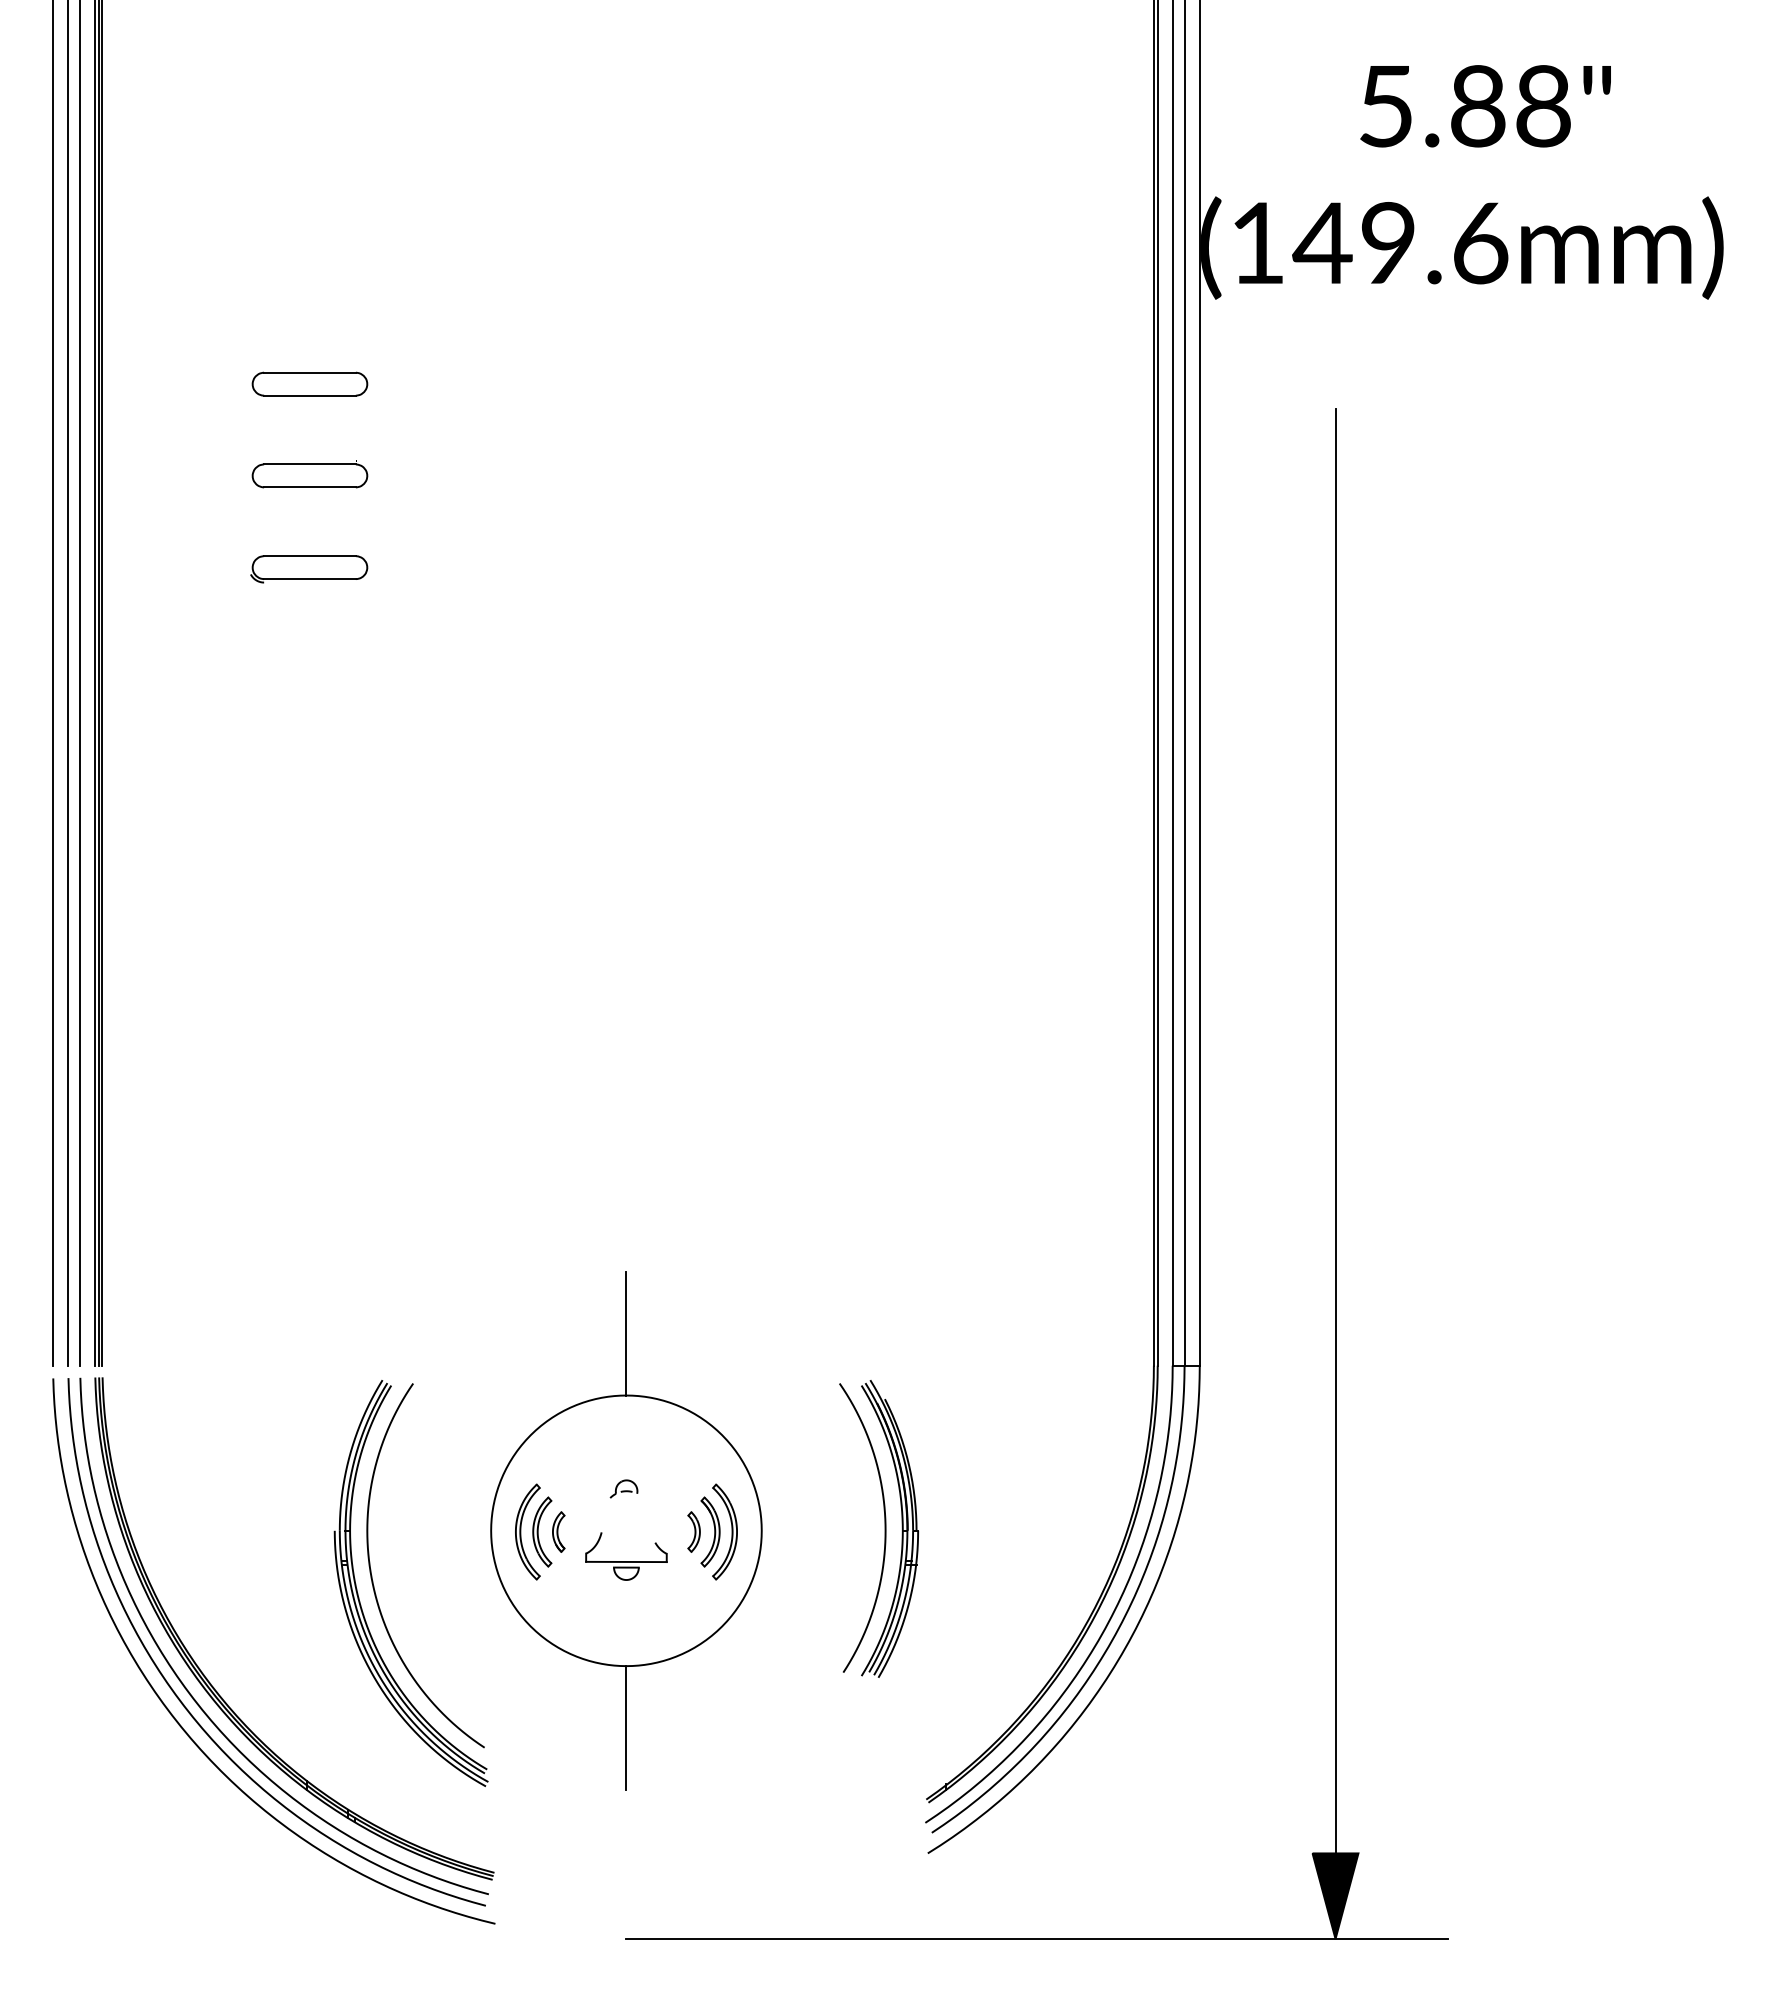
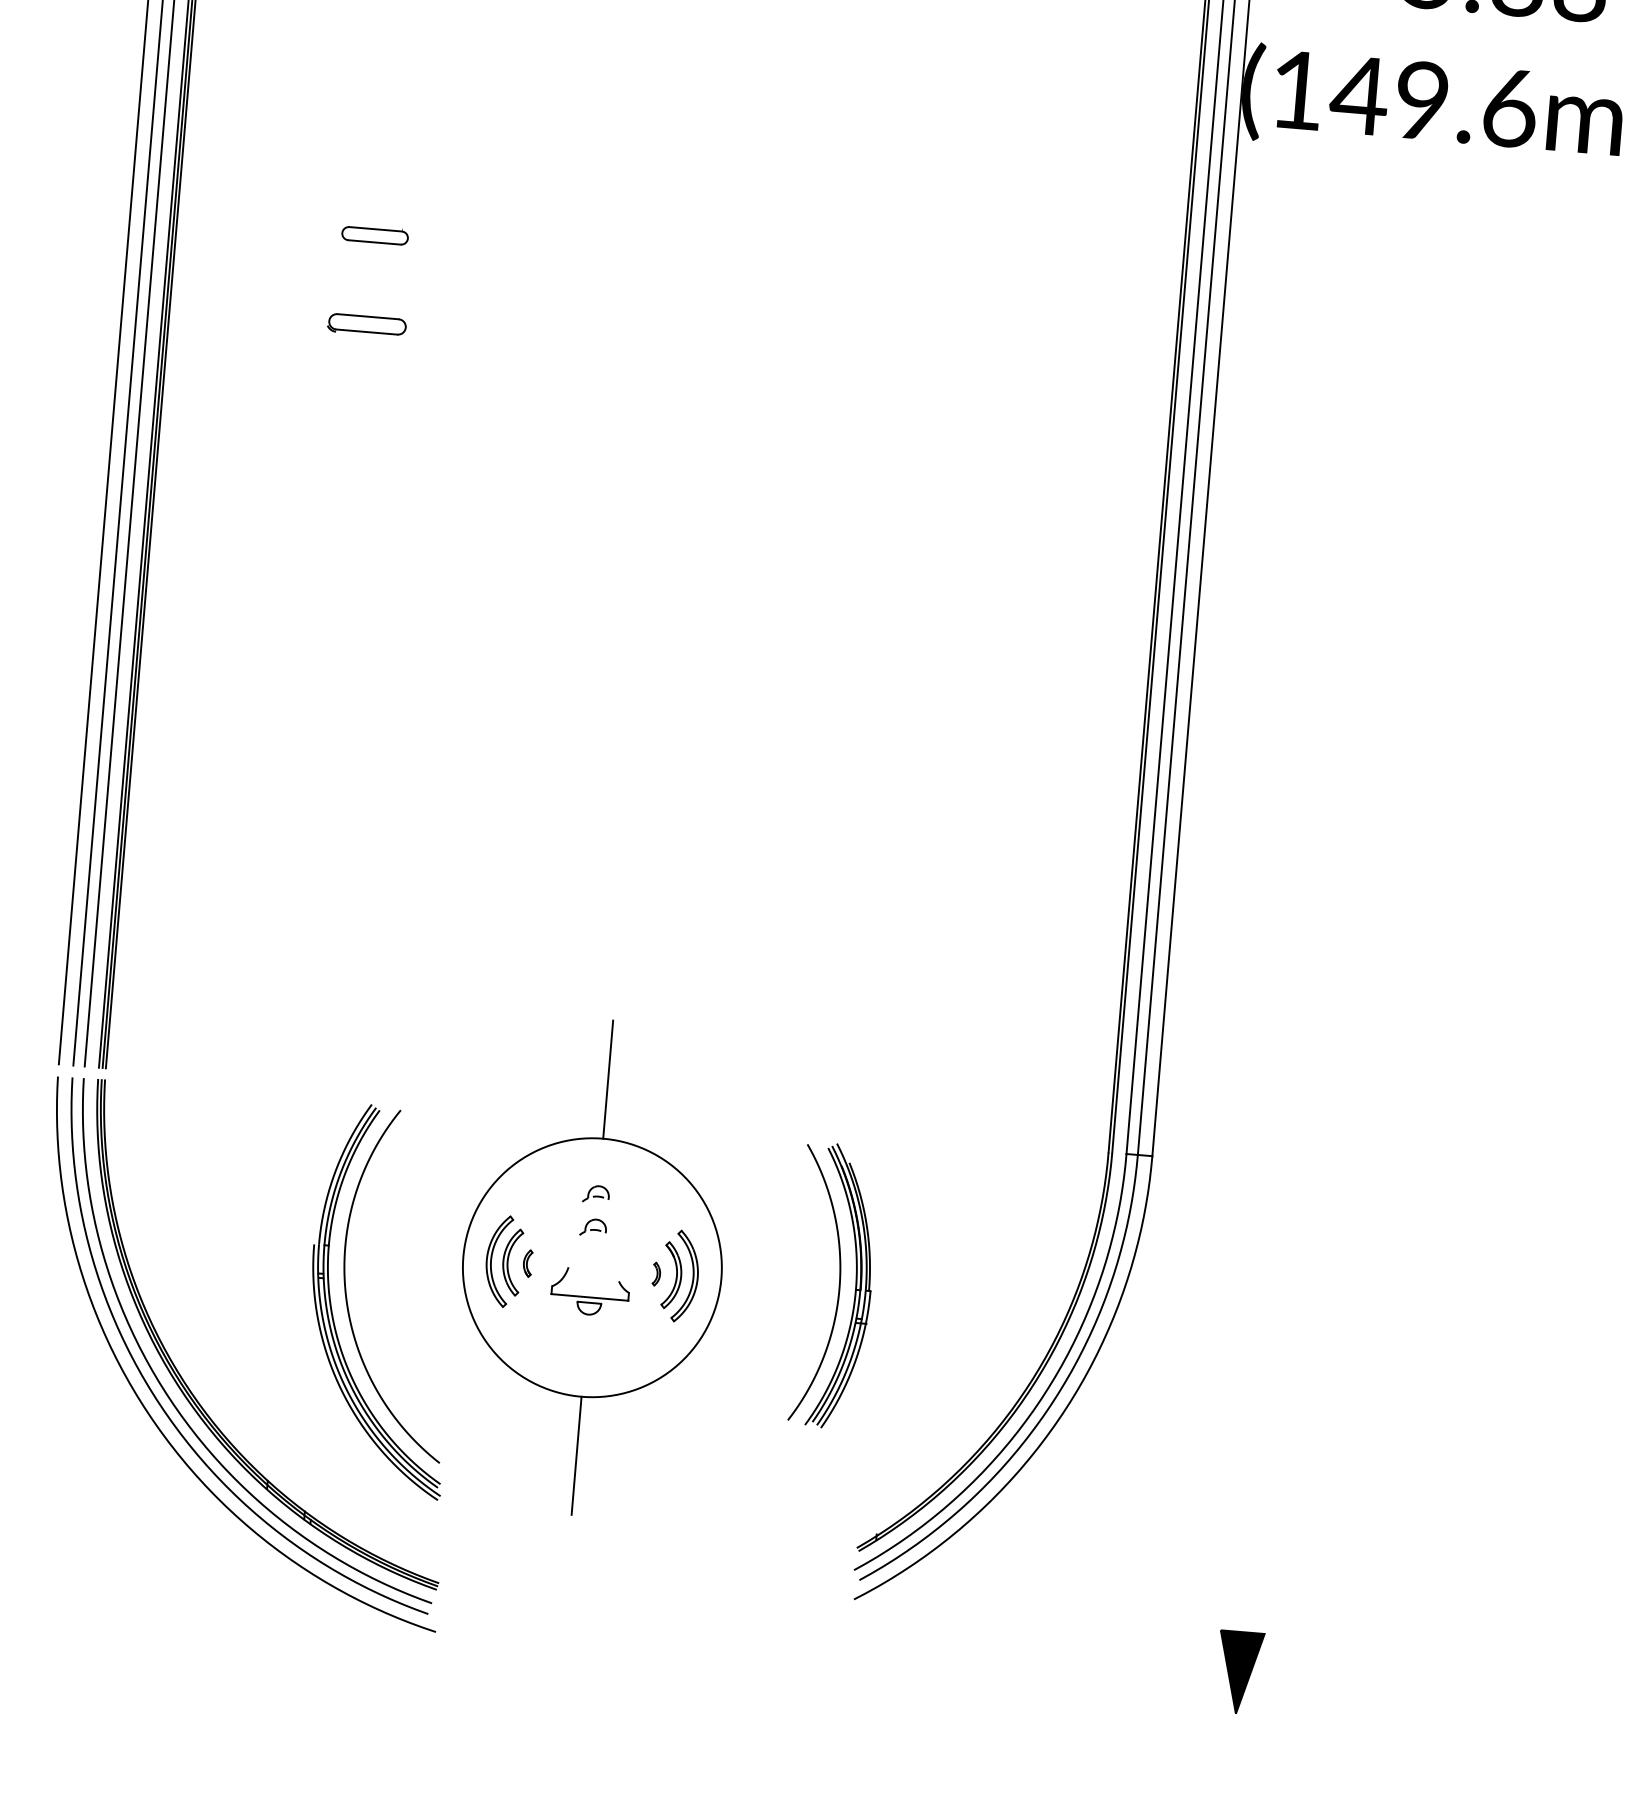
part: (309, 383) -> (382, 148), removed
part: (309, 474) -> (374, 235), size x0.6
part: (309, 569) -> (367, 325), size x0.7
line: (1335, 1136) -> (1300, 948), removed
part: (623, 1453) -> (595, 1193), added
part: (558, 1531) -> (527, 1262), size x0.7
part: (693, 1531) -> (656, 1273), size x0.6
line: (1036, 1939) -> (950, 1690), removed

